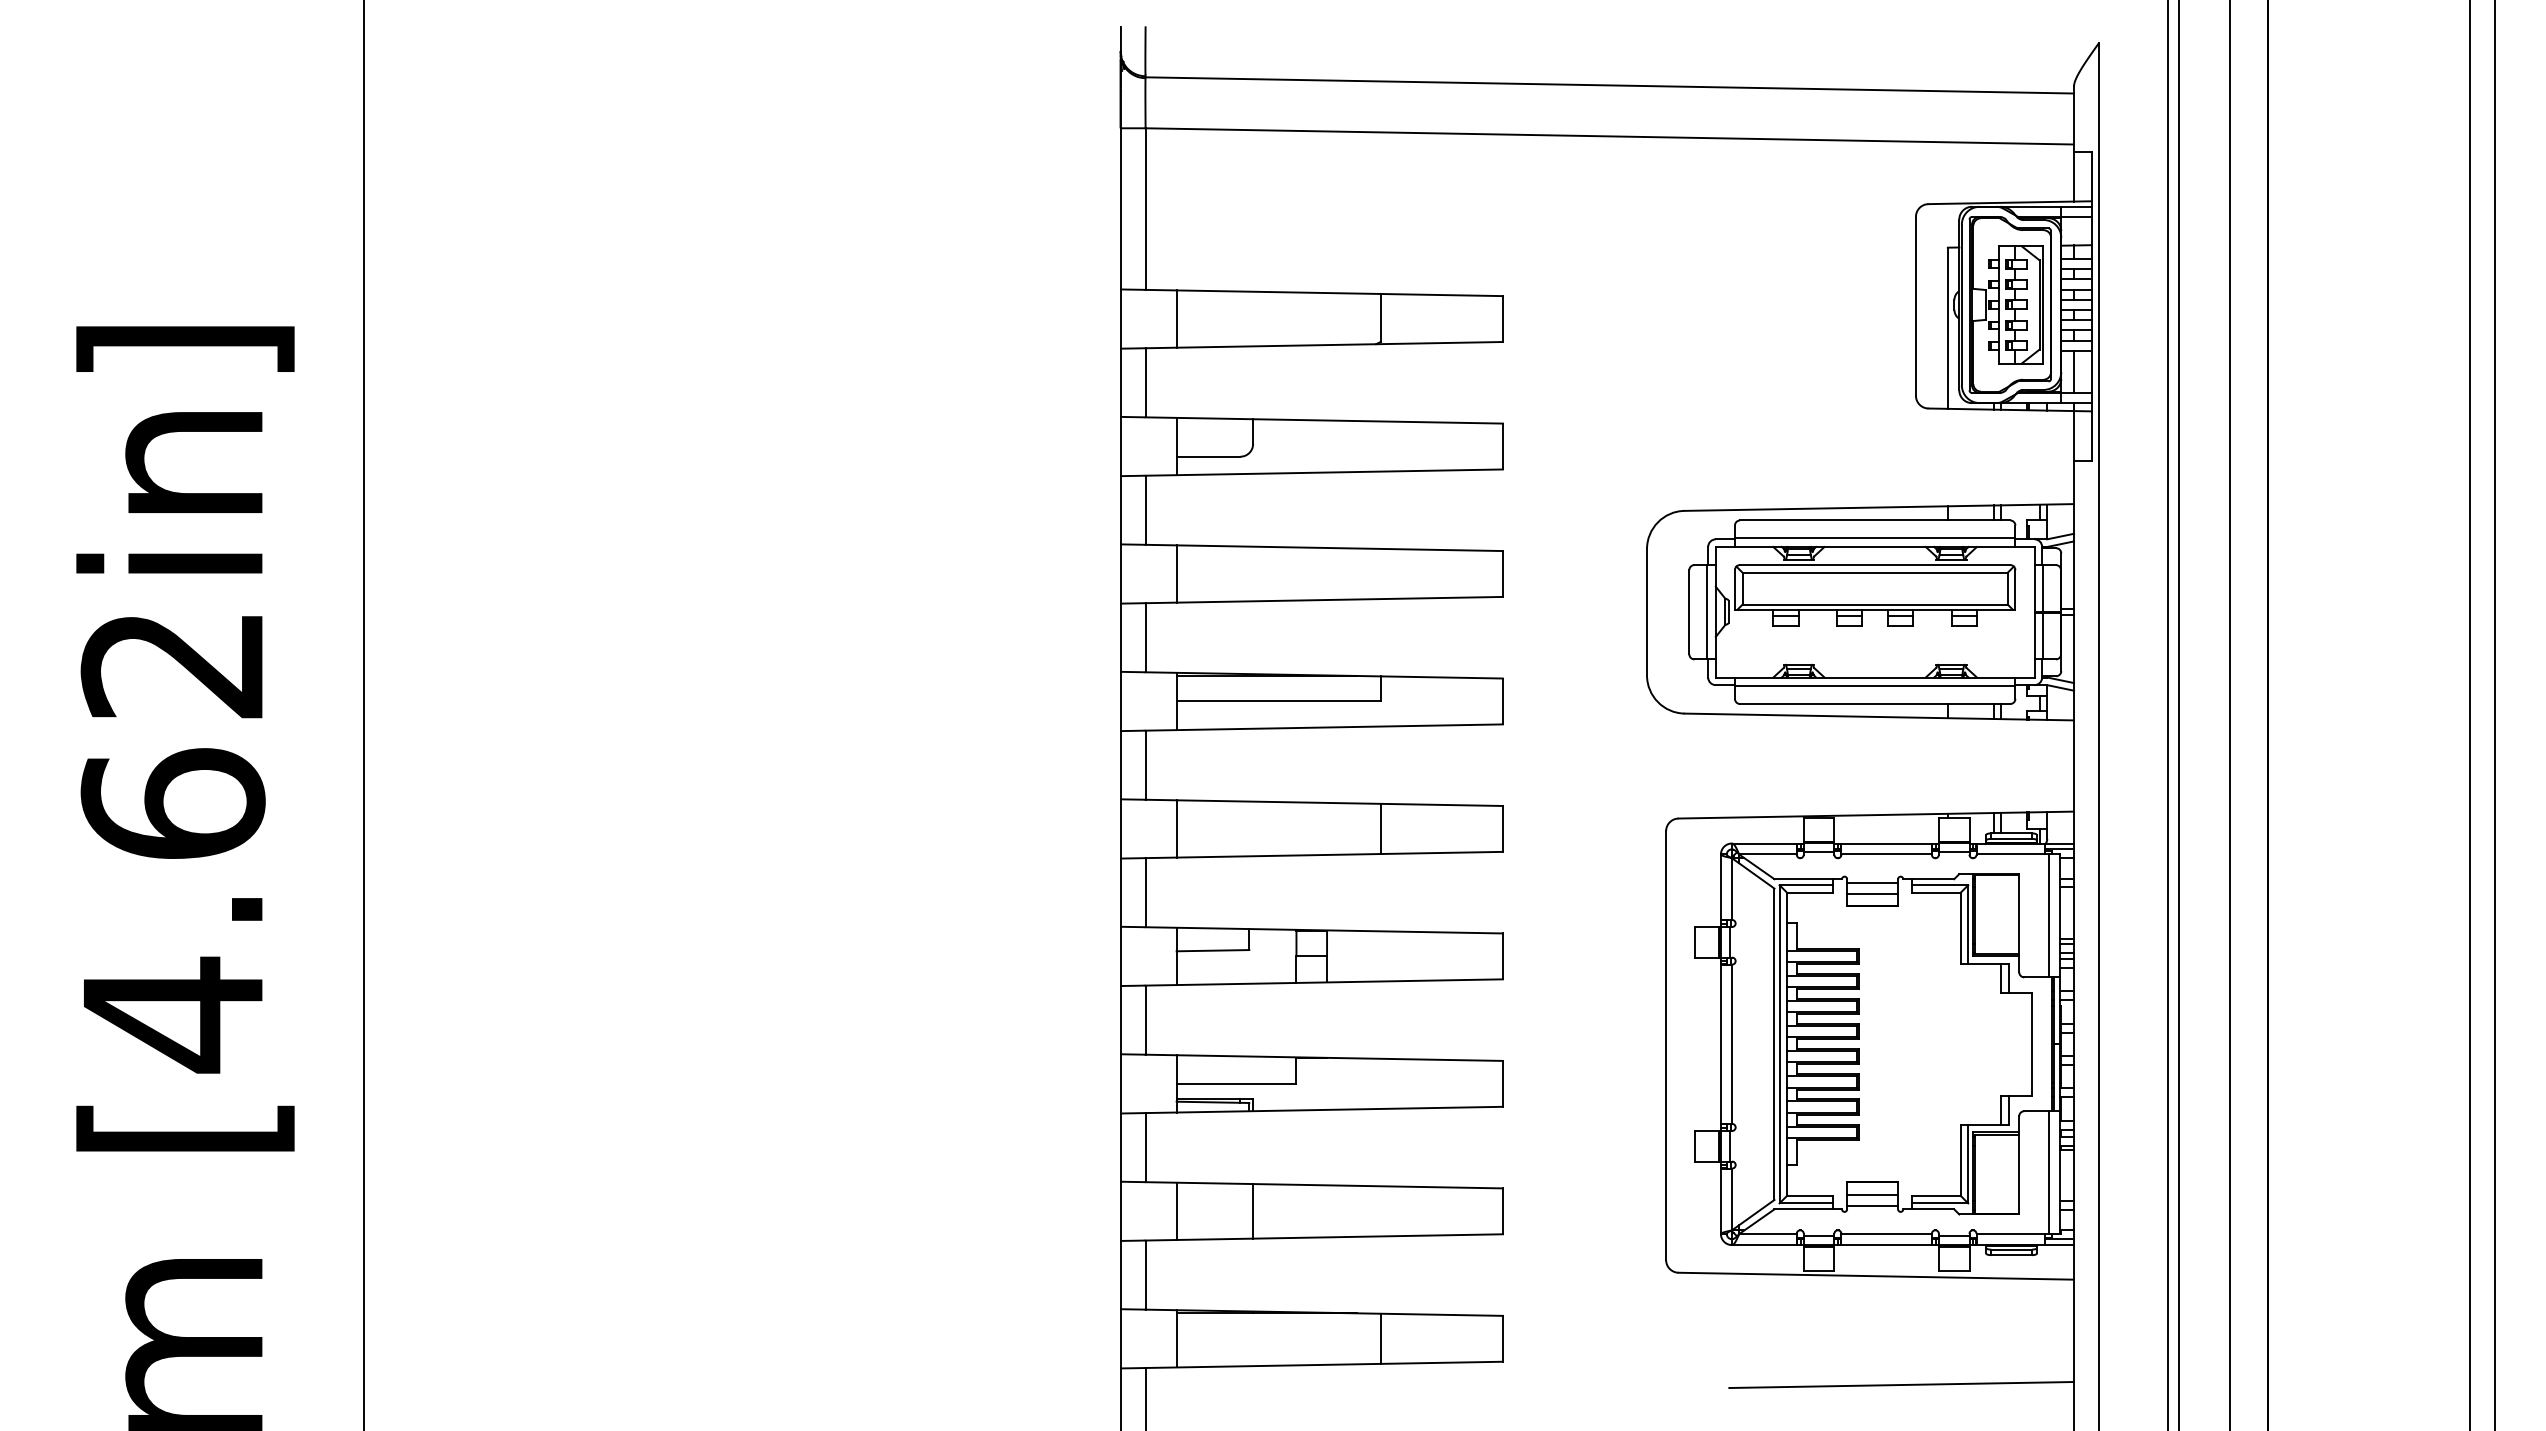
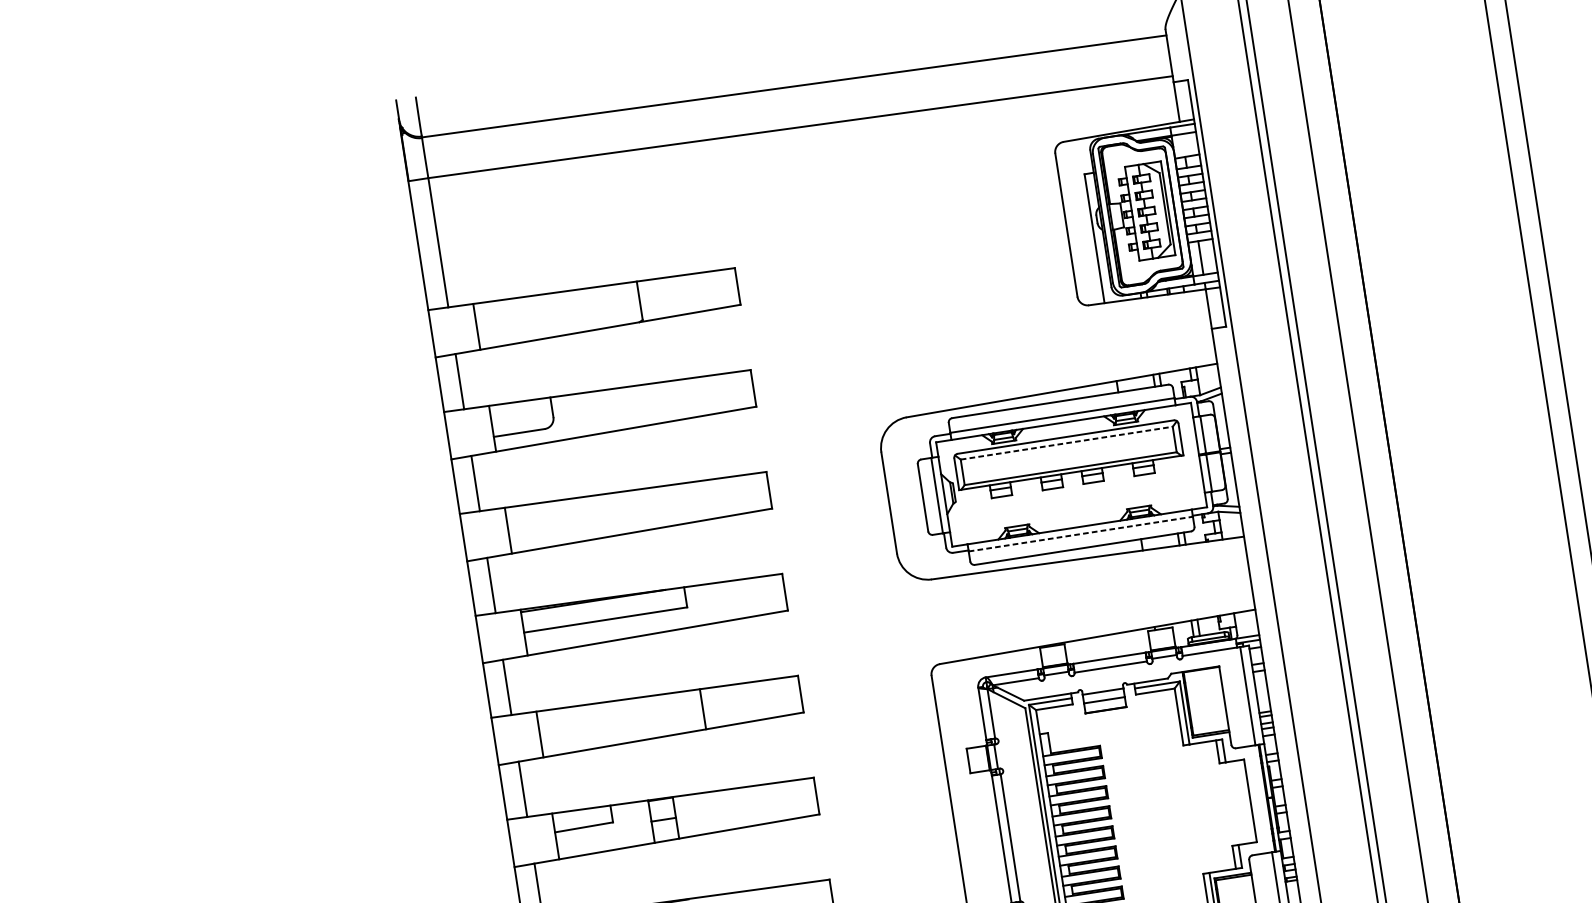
line: (1875, 572) -> (1066, 442), solid -> dashed
line: (1875, 686) -> (1081, 534), solid -> dashed

